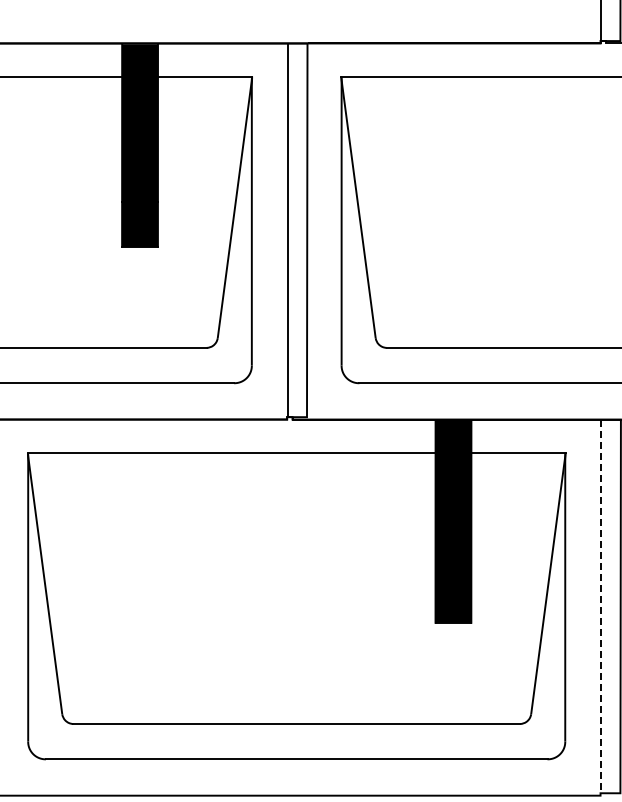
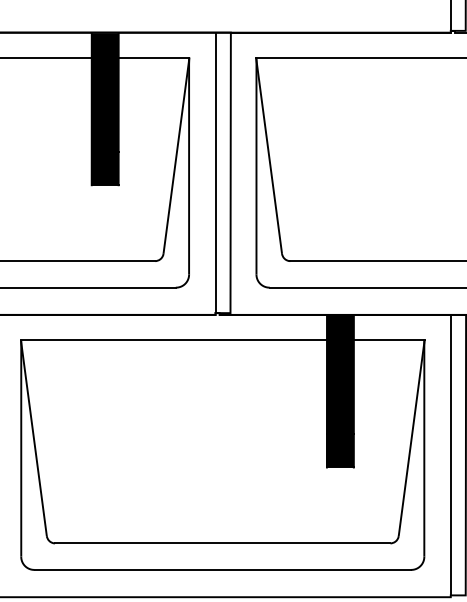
line: (600, 606) -> (450, 455), dashed -> solid

